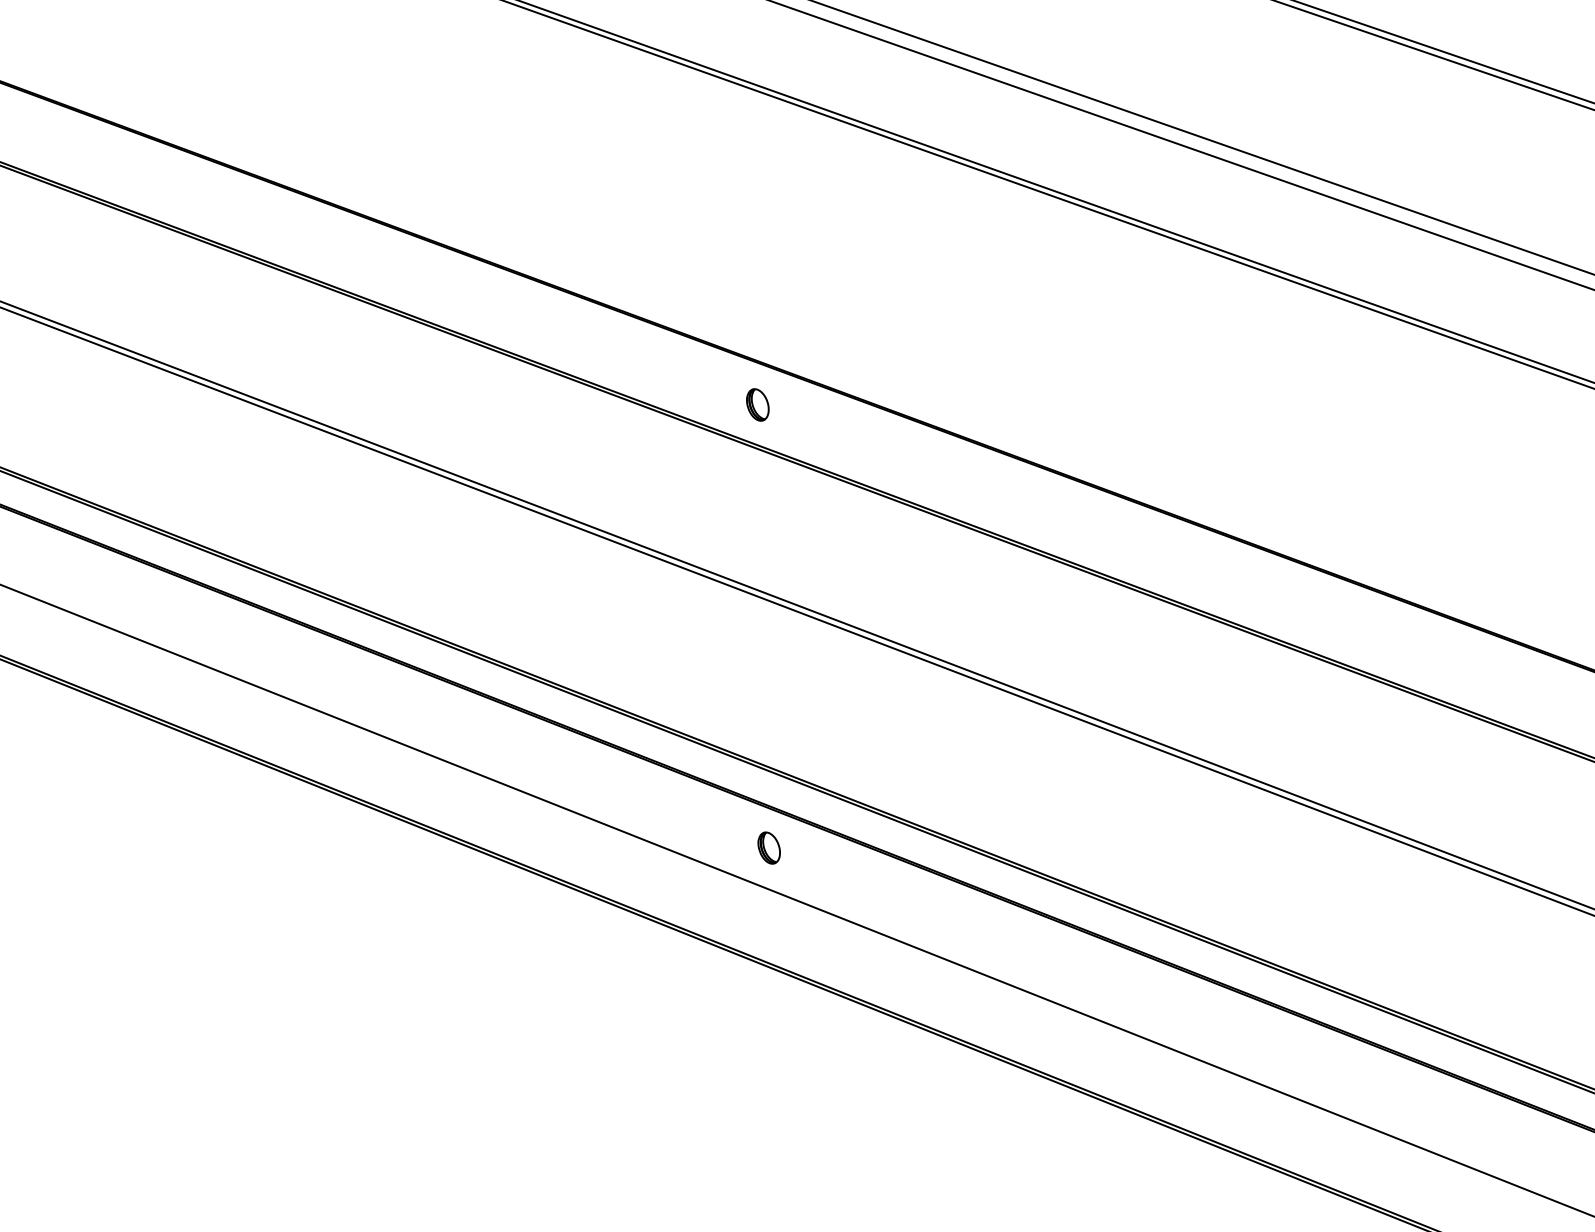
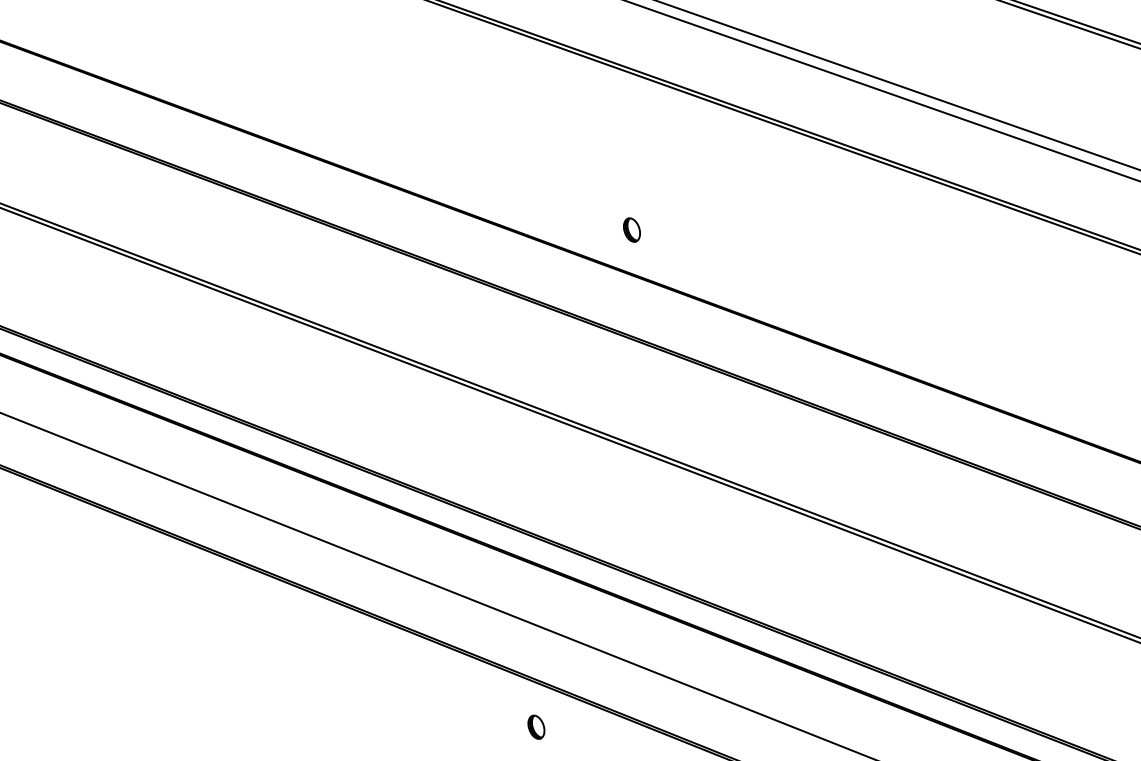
part: (757, 404) -> (631, 229), moved
part: (768, 847) -> (535, 726), moved

